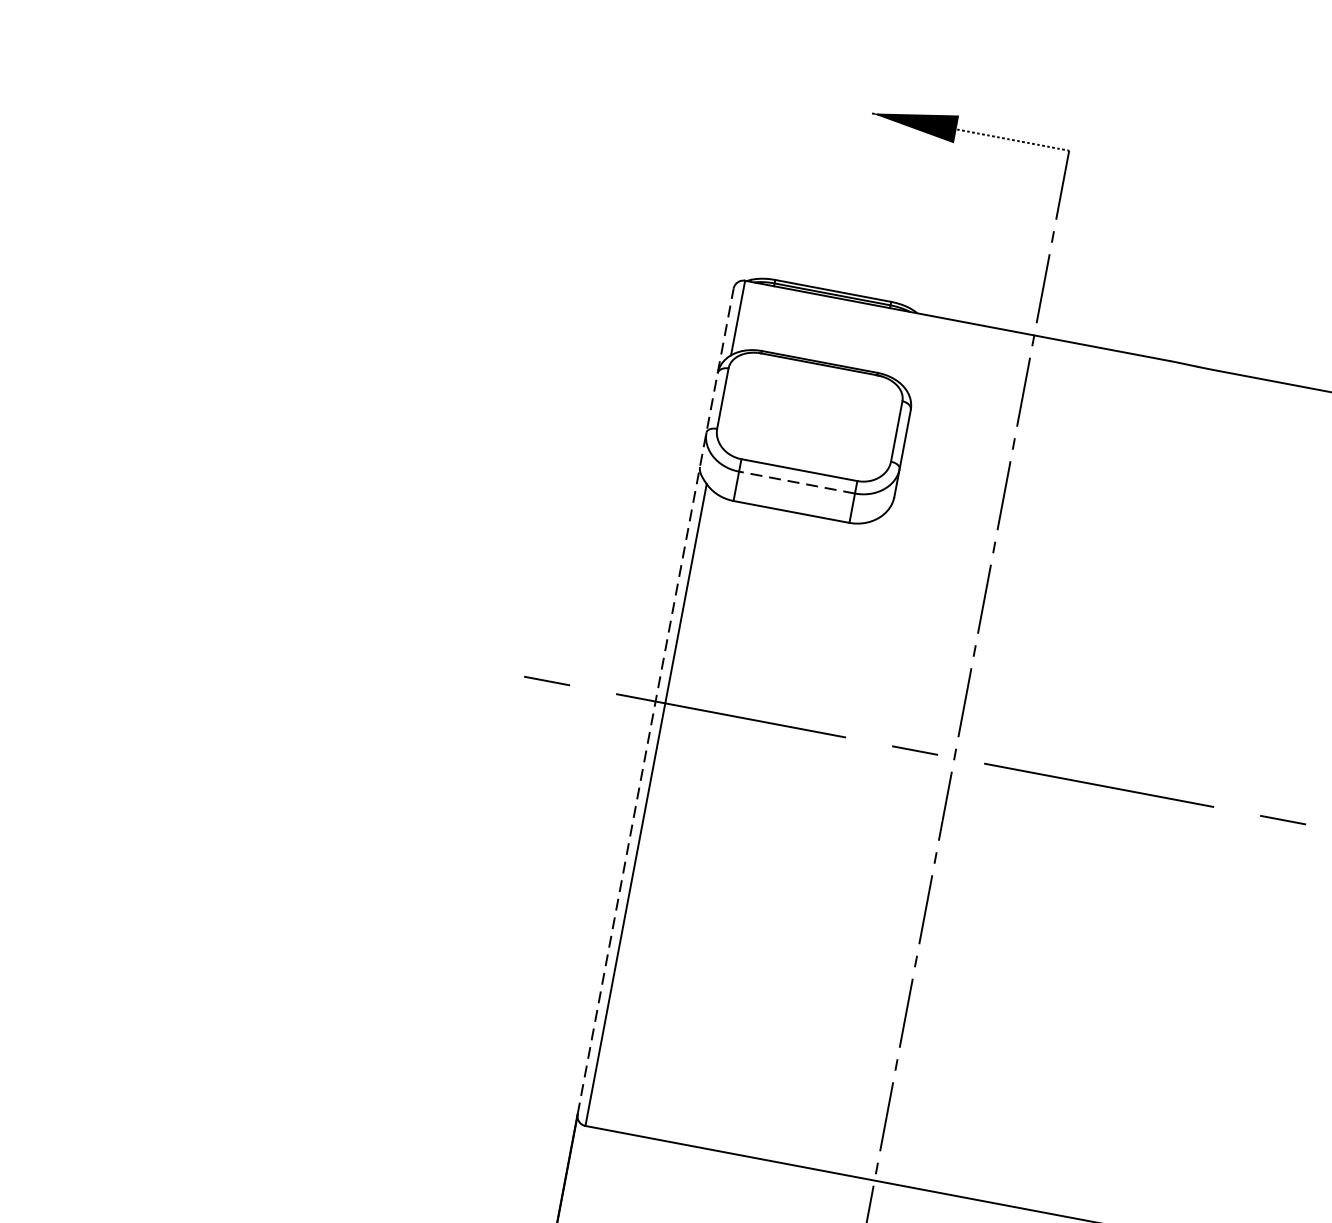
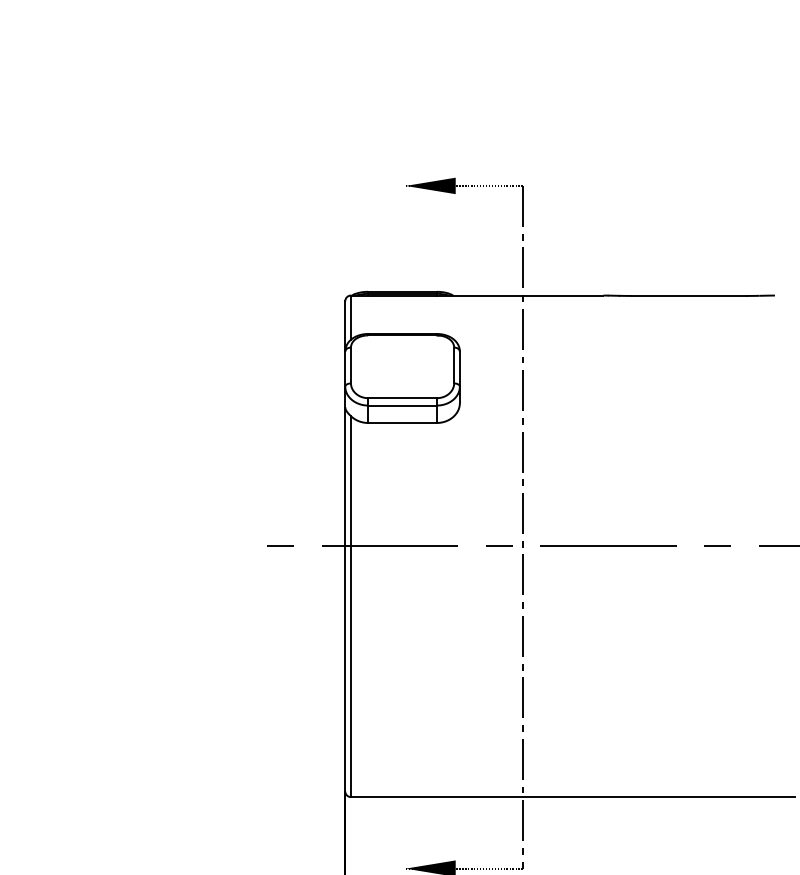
line: (796, 482) -> (402, 405), dashed -> solid
line: (656, 700) -> (345, 545), dashed -> solid

